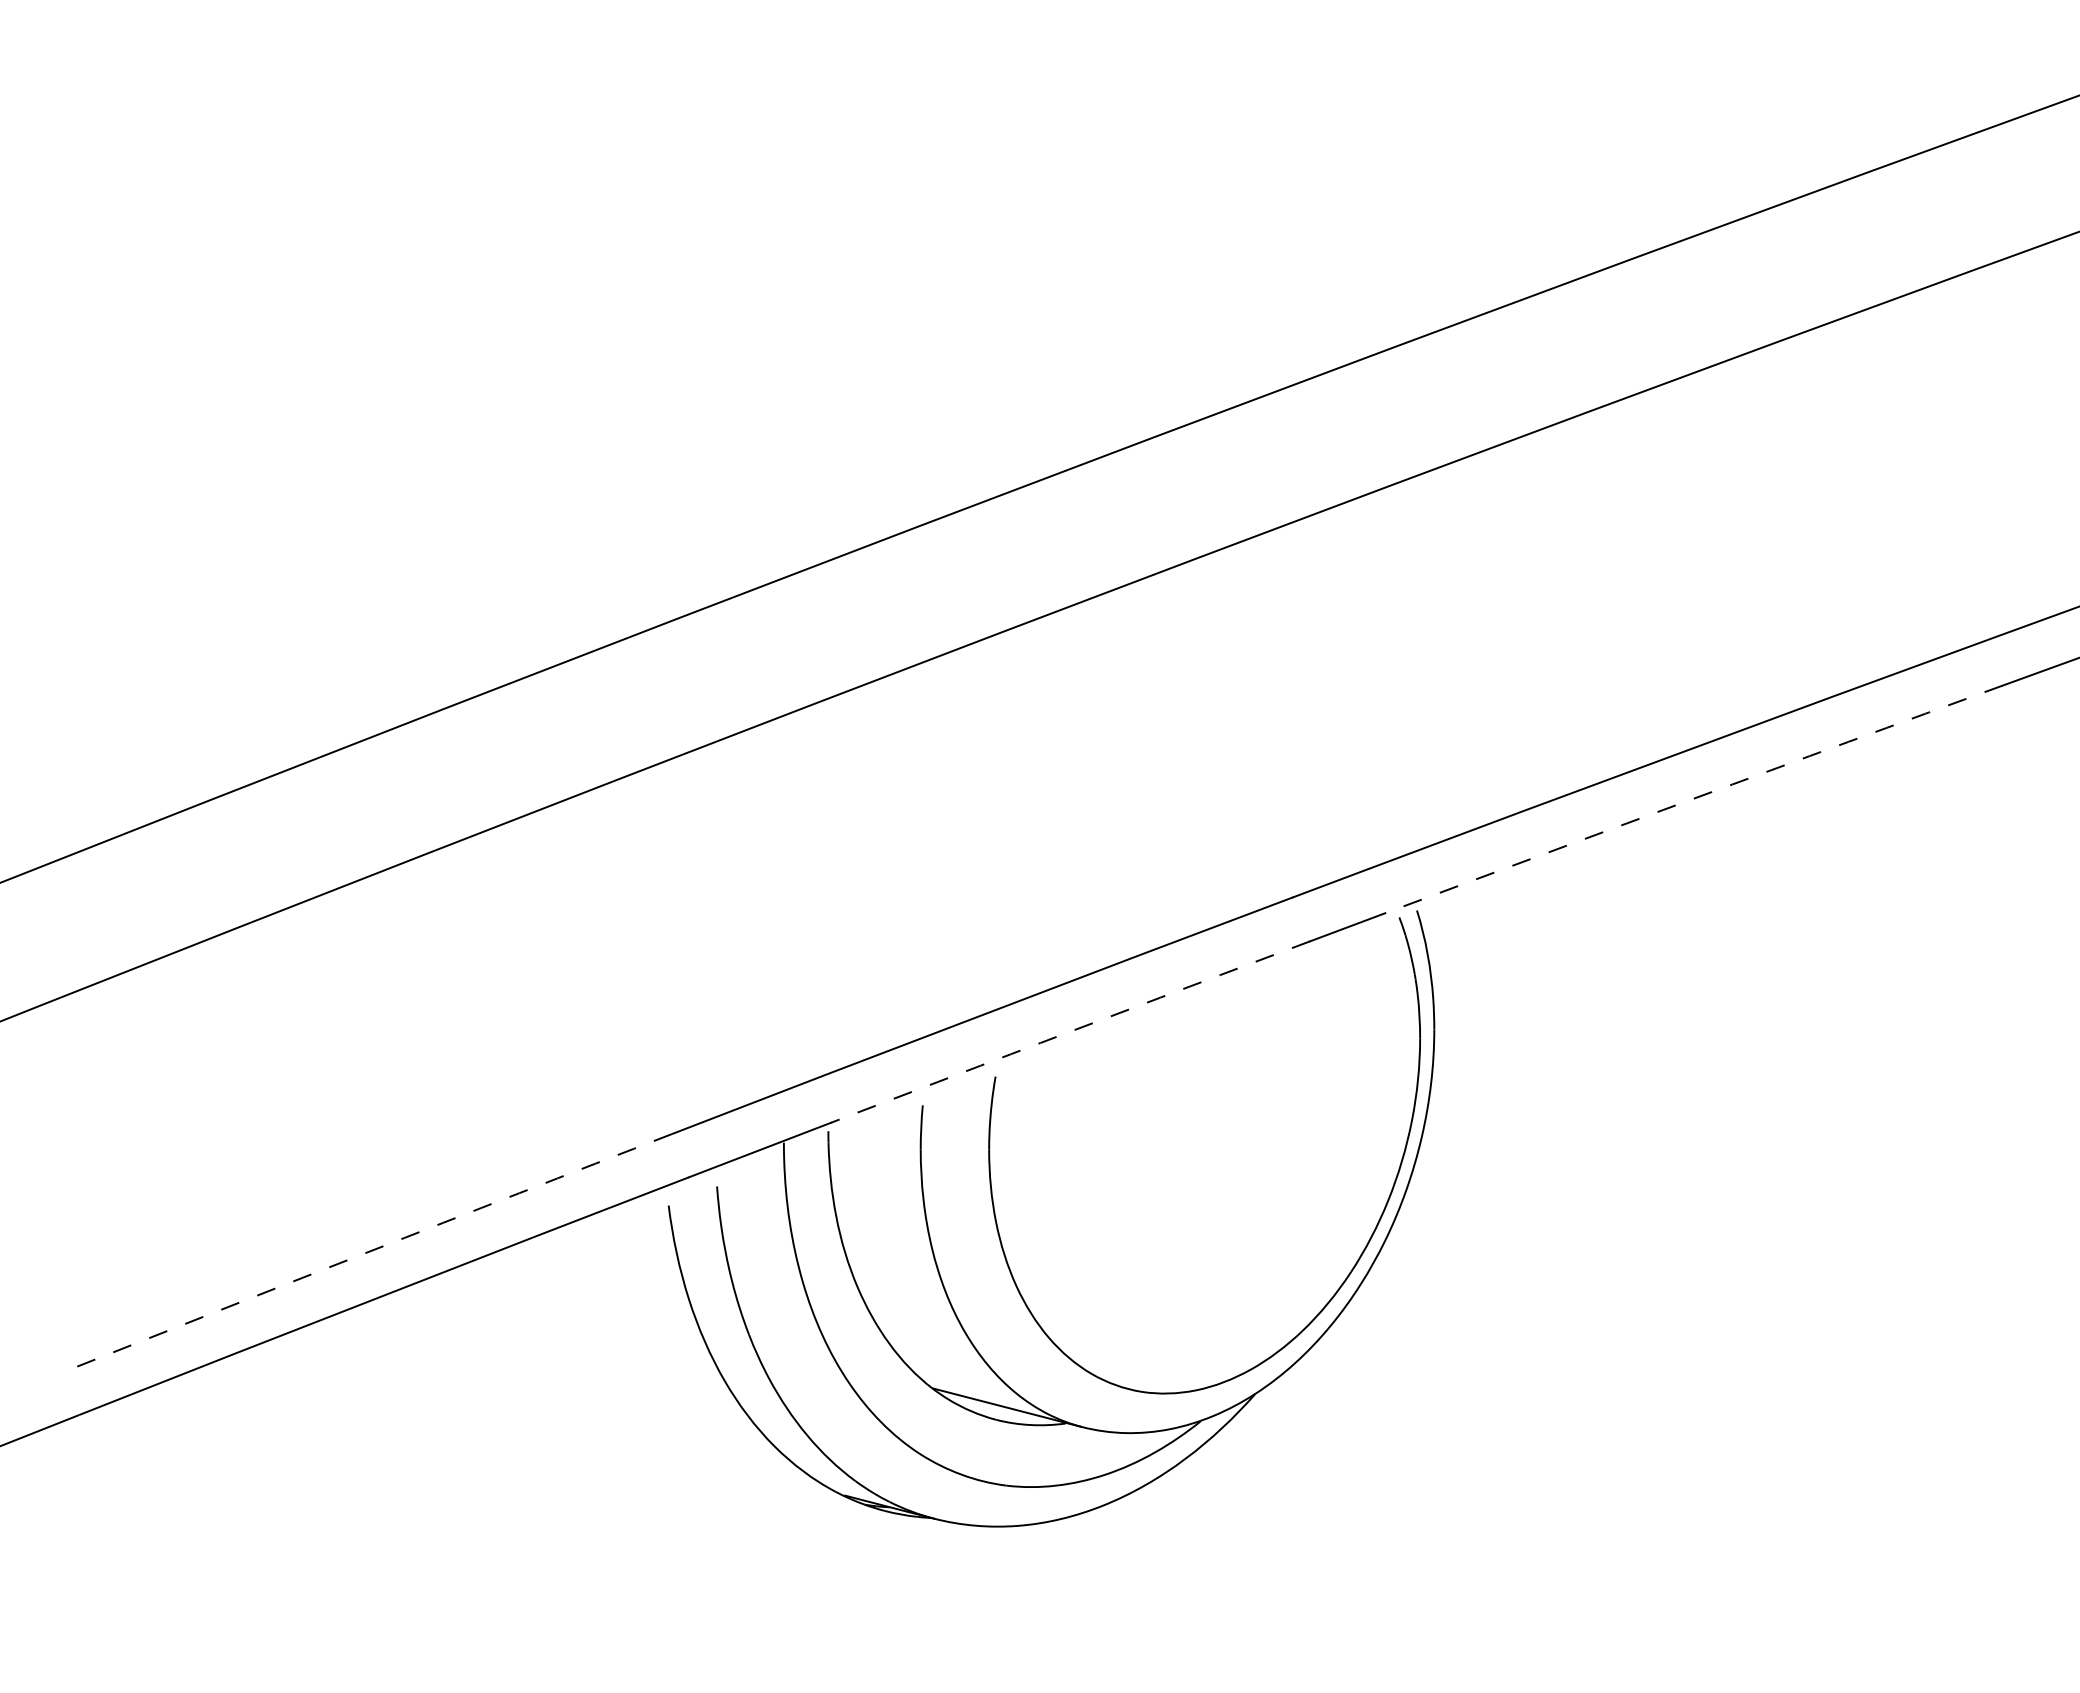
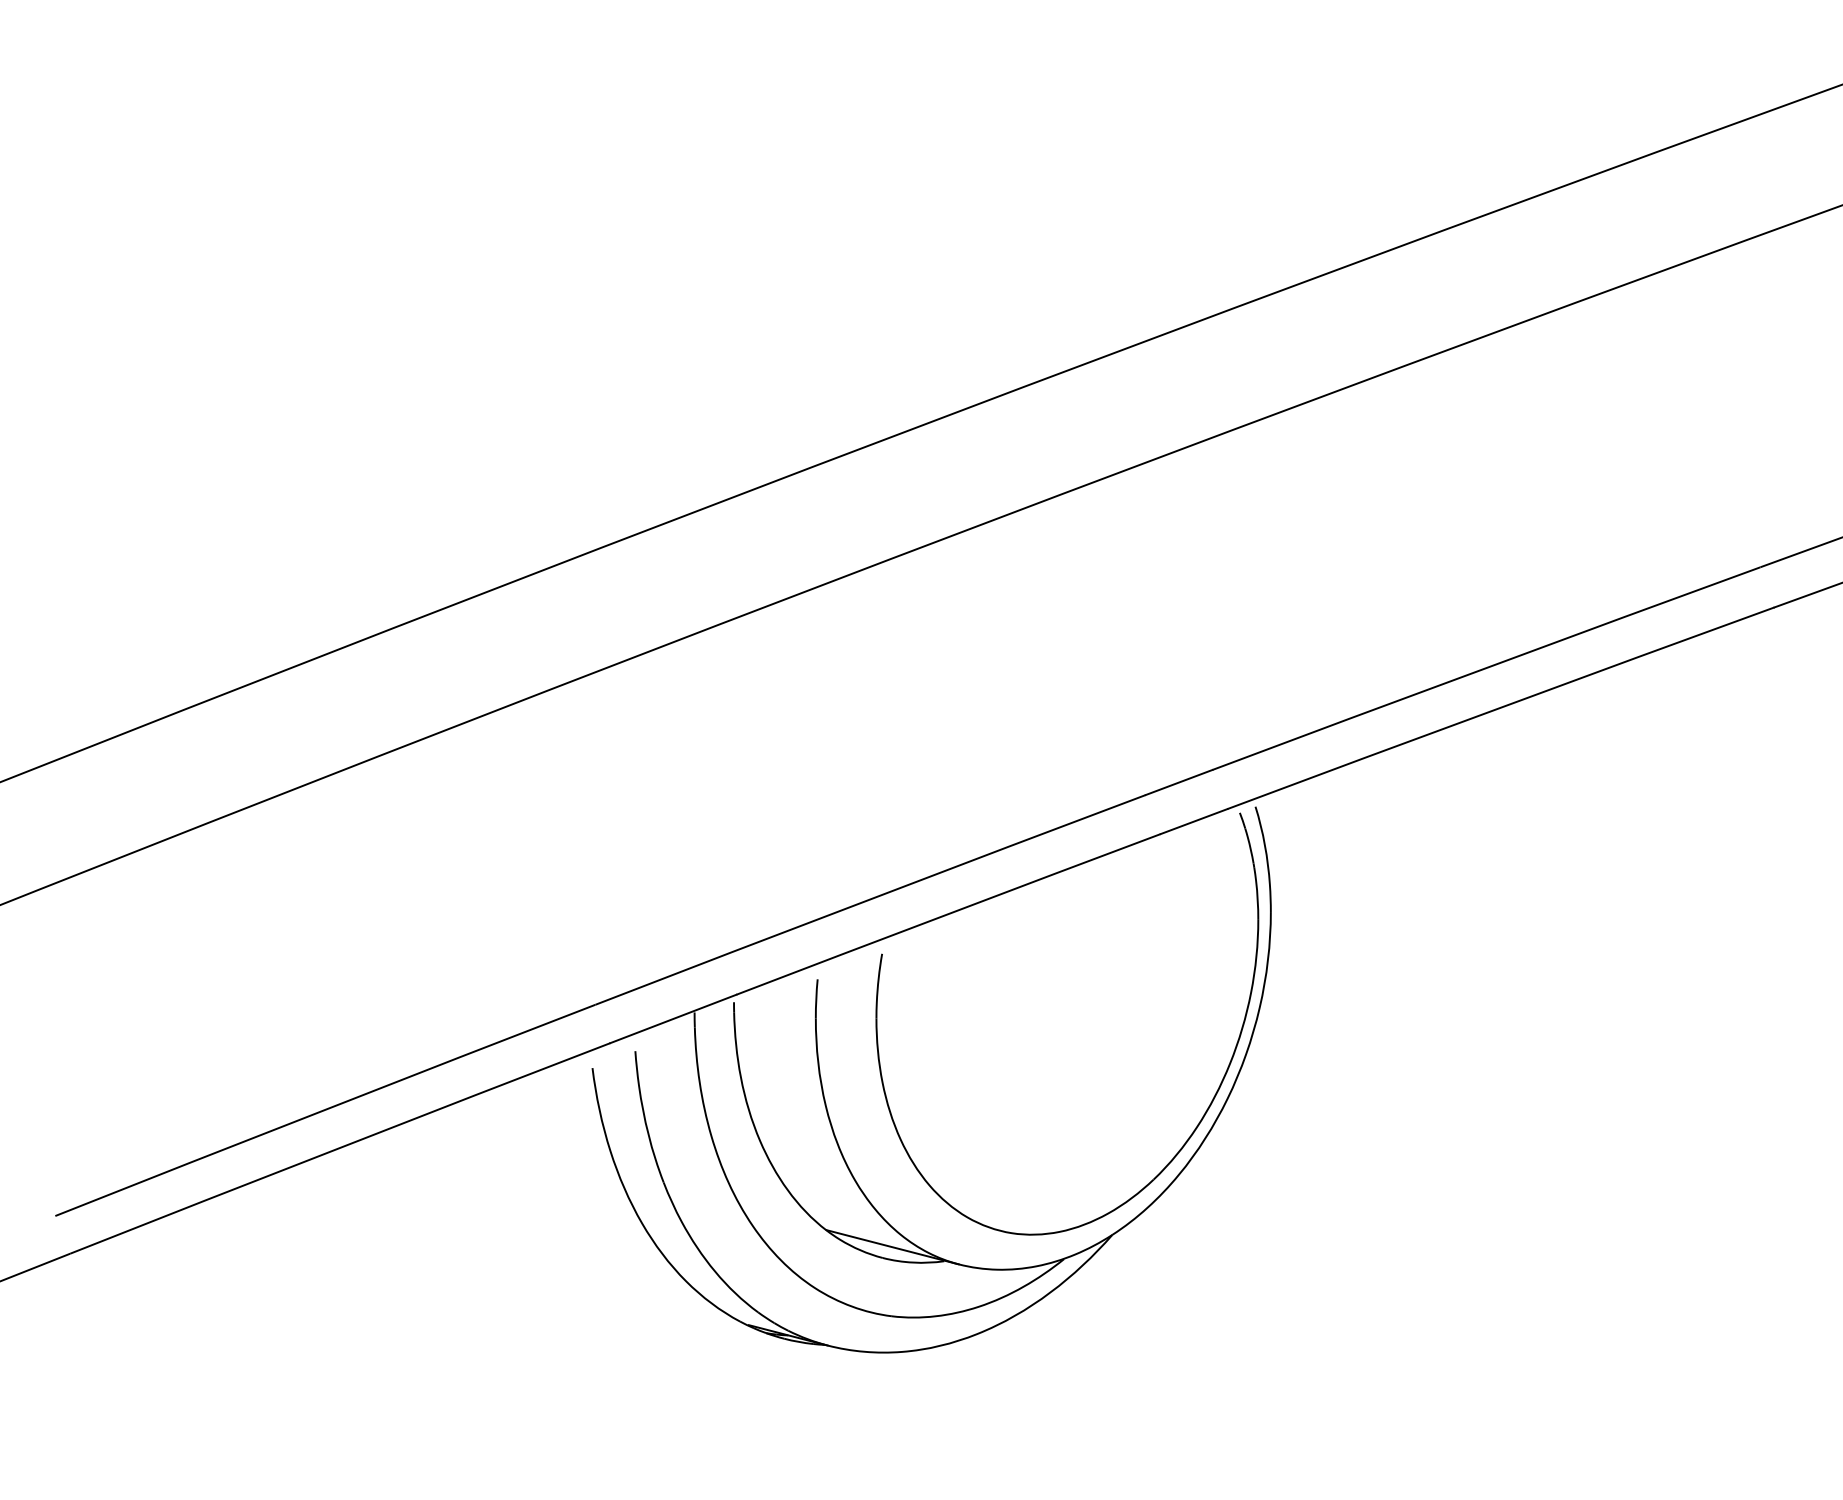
arc: (1693, 798) -> (1500, 707), dashed -> solid
arc: (1070, 1031) -> (948, 913), dashed -> solid
arc: (366, 1252) -> (324, 1109), dashed -> solid

